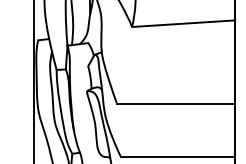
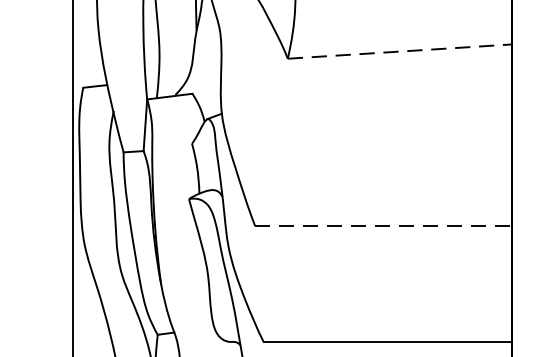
line: (183, 23) -> (399, 51), solid -> dashed
line: (176, 103) -> (384, 225), solid -> dashed

